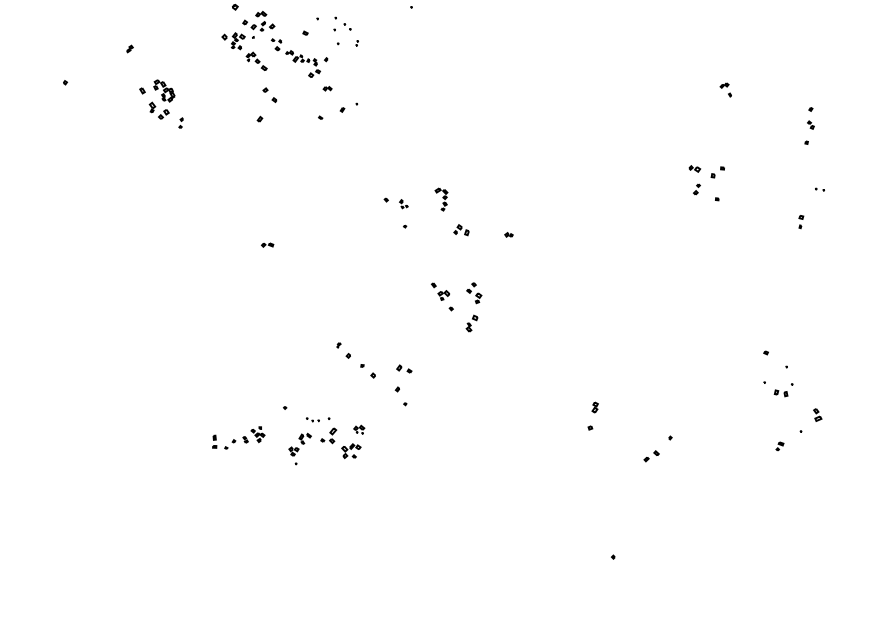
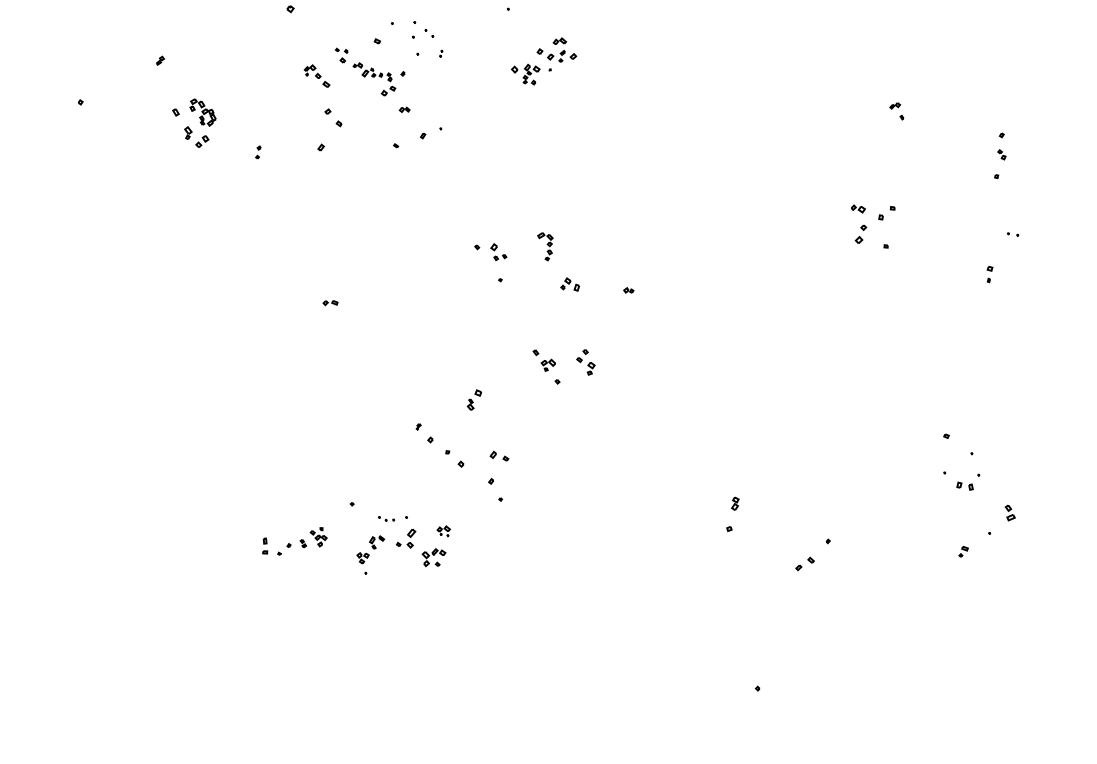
part: (248, 30) -> (544, 61), moved
part: (180, 122) -> (257, 151), moved
part: (696, 189) -> (860, 234), size x1.4
part: (403, 204) -> (498, 252), size x1.6
part: (471, 323) -> (473, 399), moved

